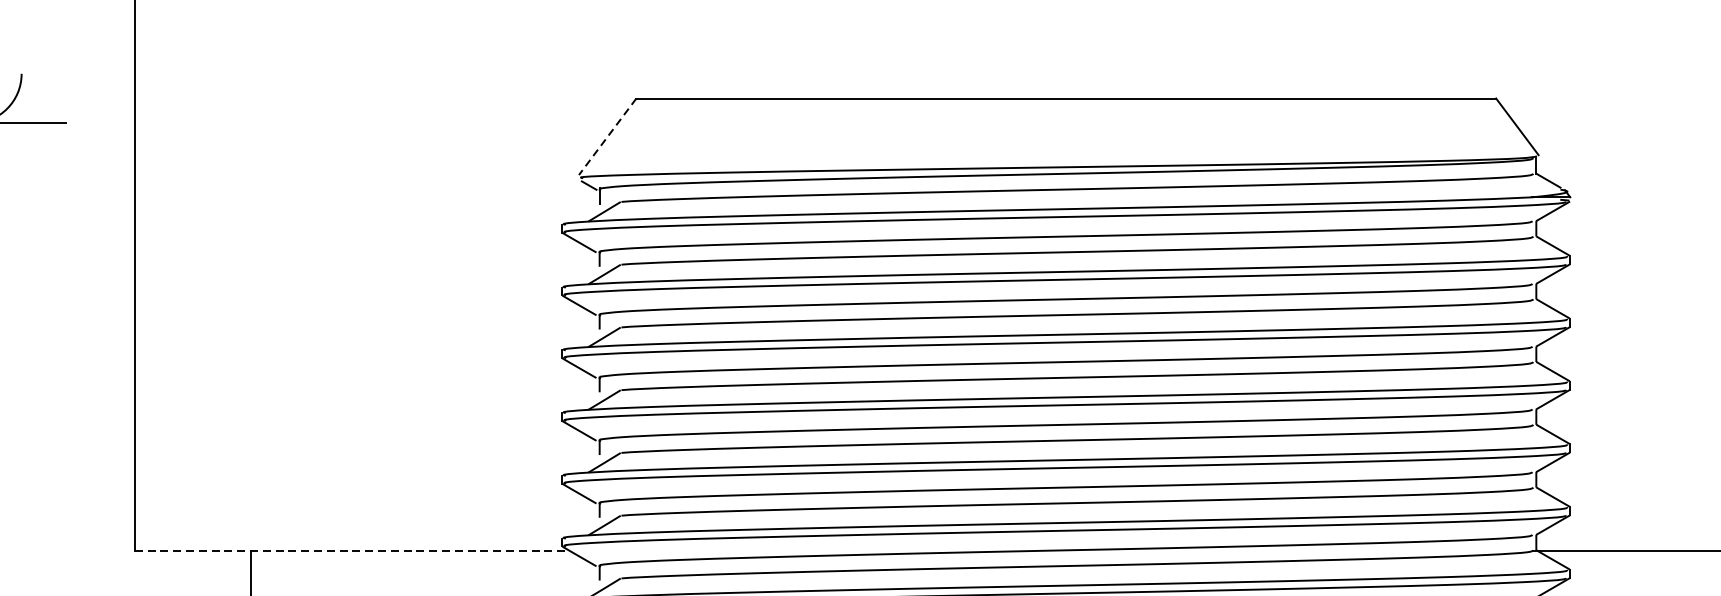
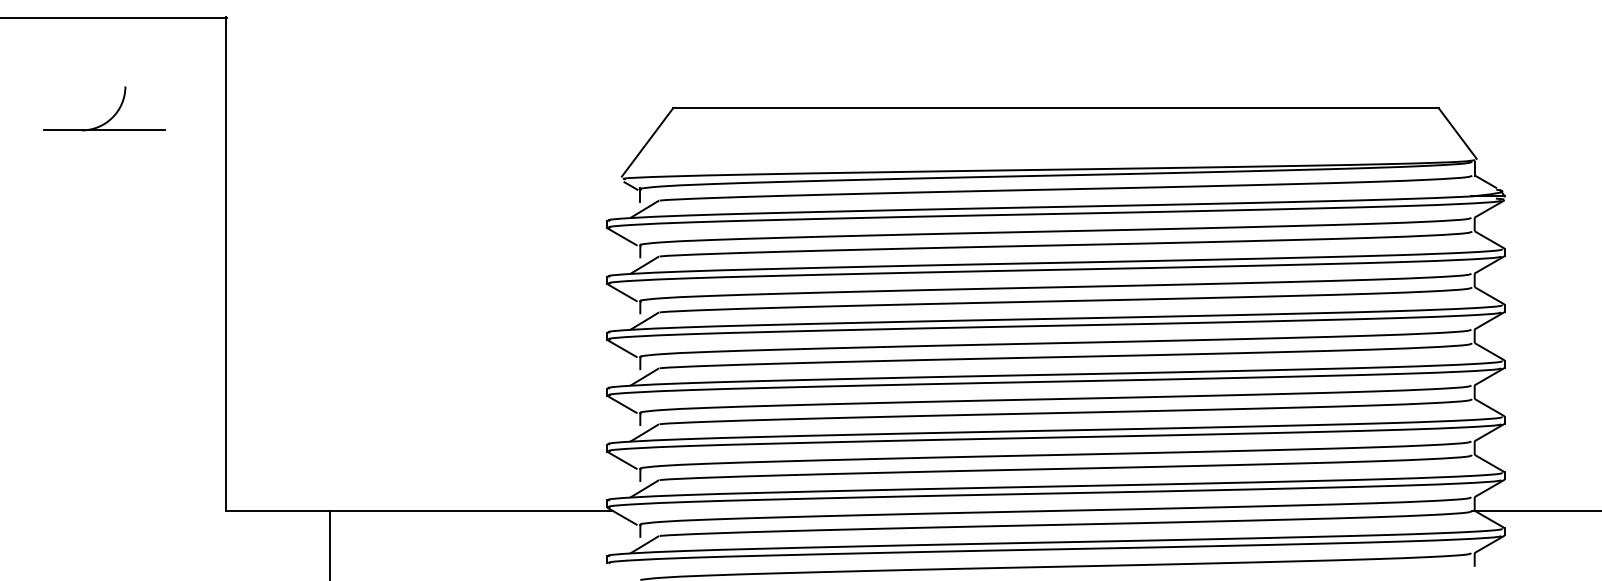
line: (607, 136) -> (647, 142), dashed -> solid
line: (352, 550) -> (420, 511), dashed -> solid

